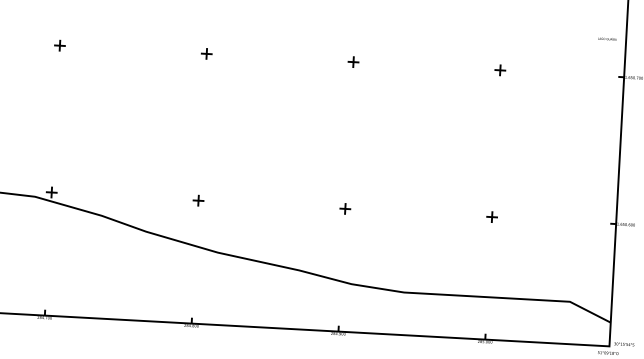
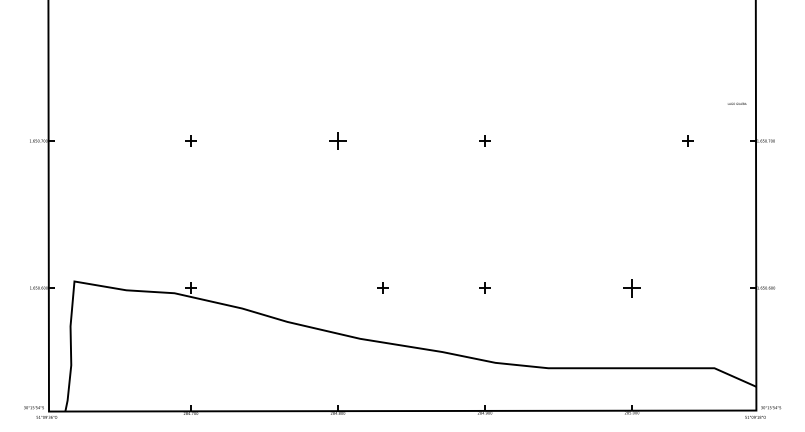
part: (206, 53) -> (337, 140), size x1.6
part: (499, 69) -> (687, 140), moved
part: (198, 200) -> (382, 287), moved
part: (491, 216) -> (631, 287), size x1.6

